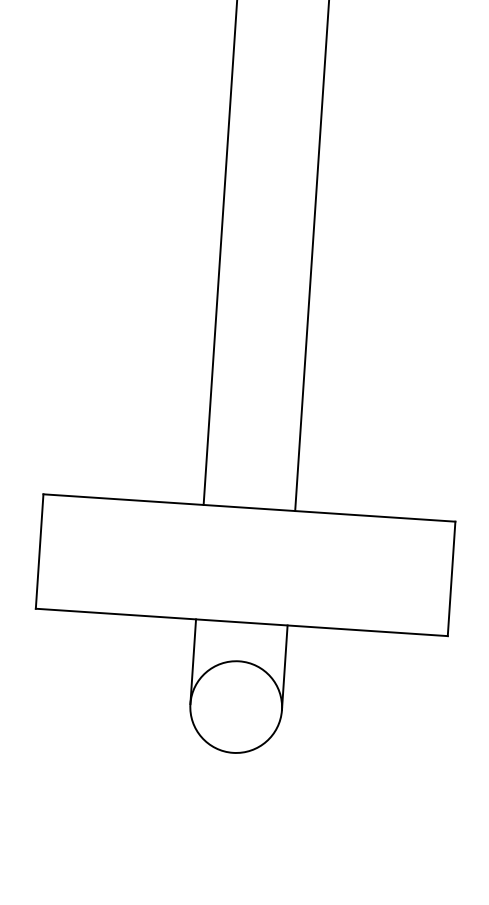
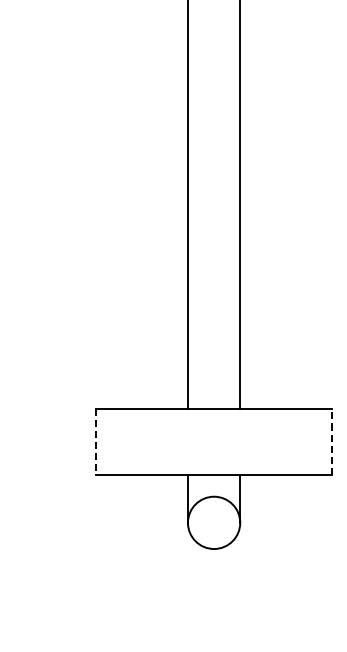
line: (39, 550) -> (96, 441), solid -> dashed
line: (451, 578) -> (331, 441), solid -> dashed

